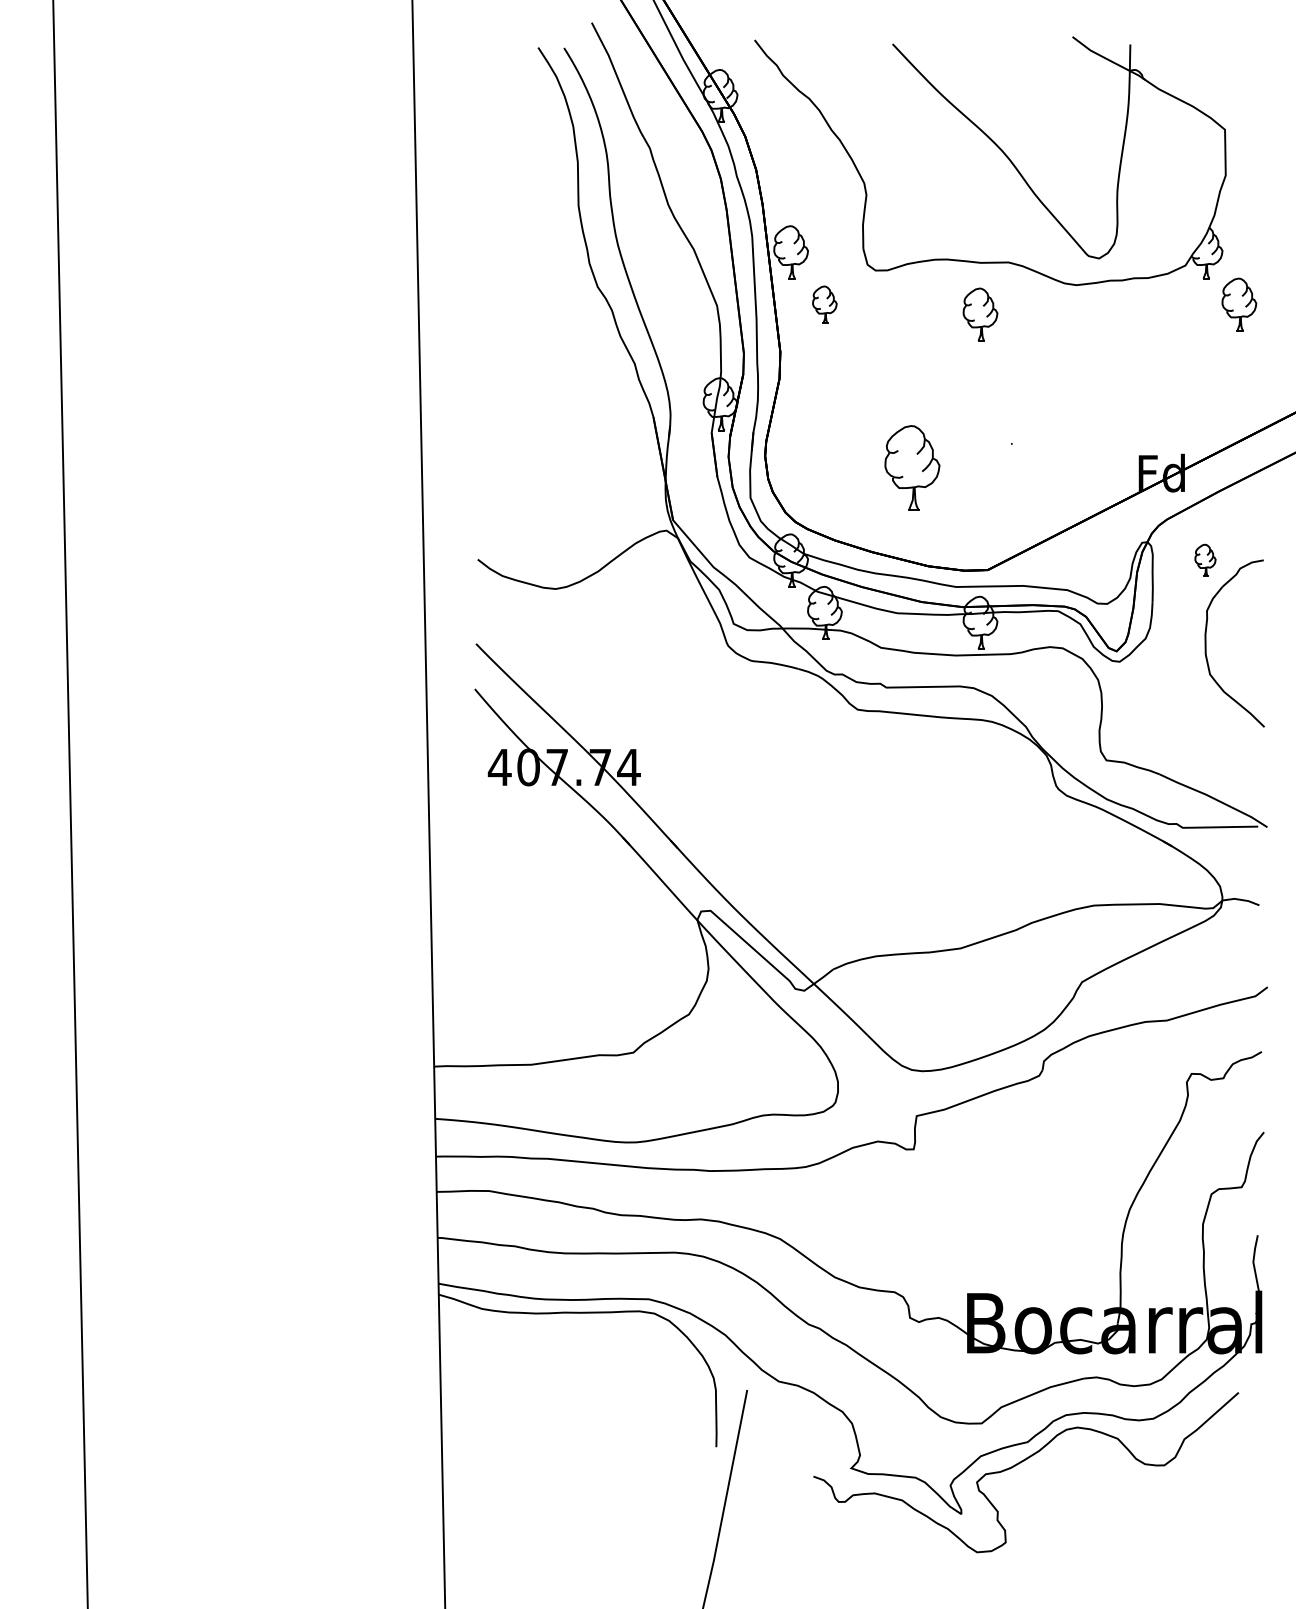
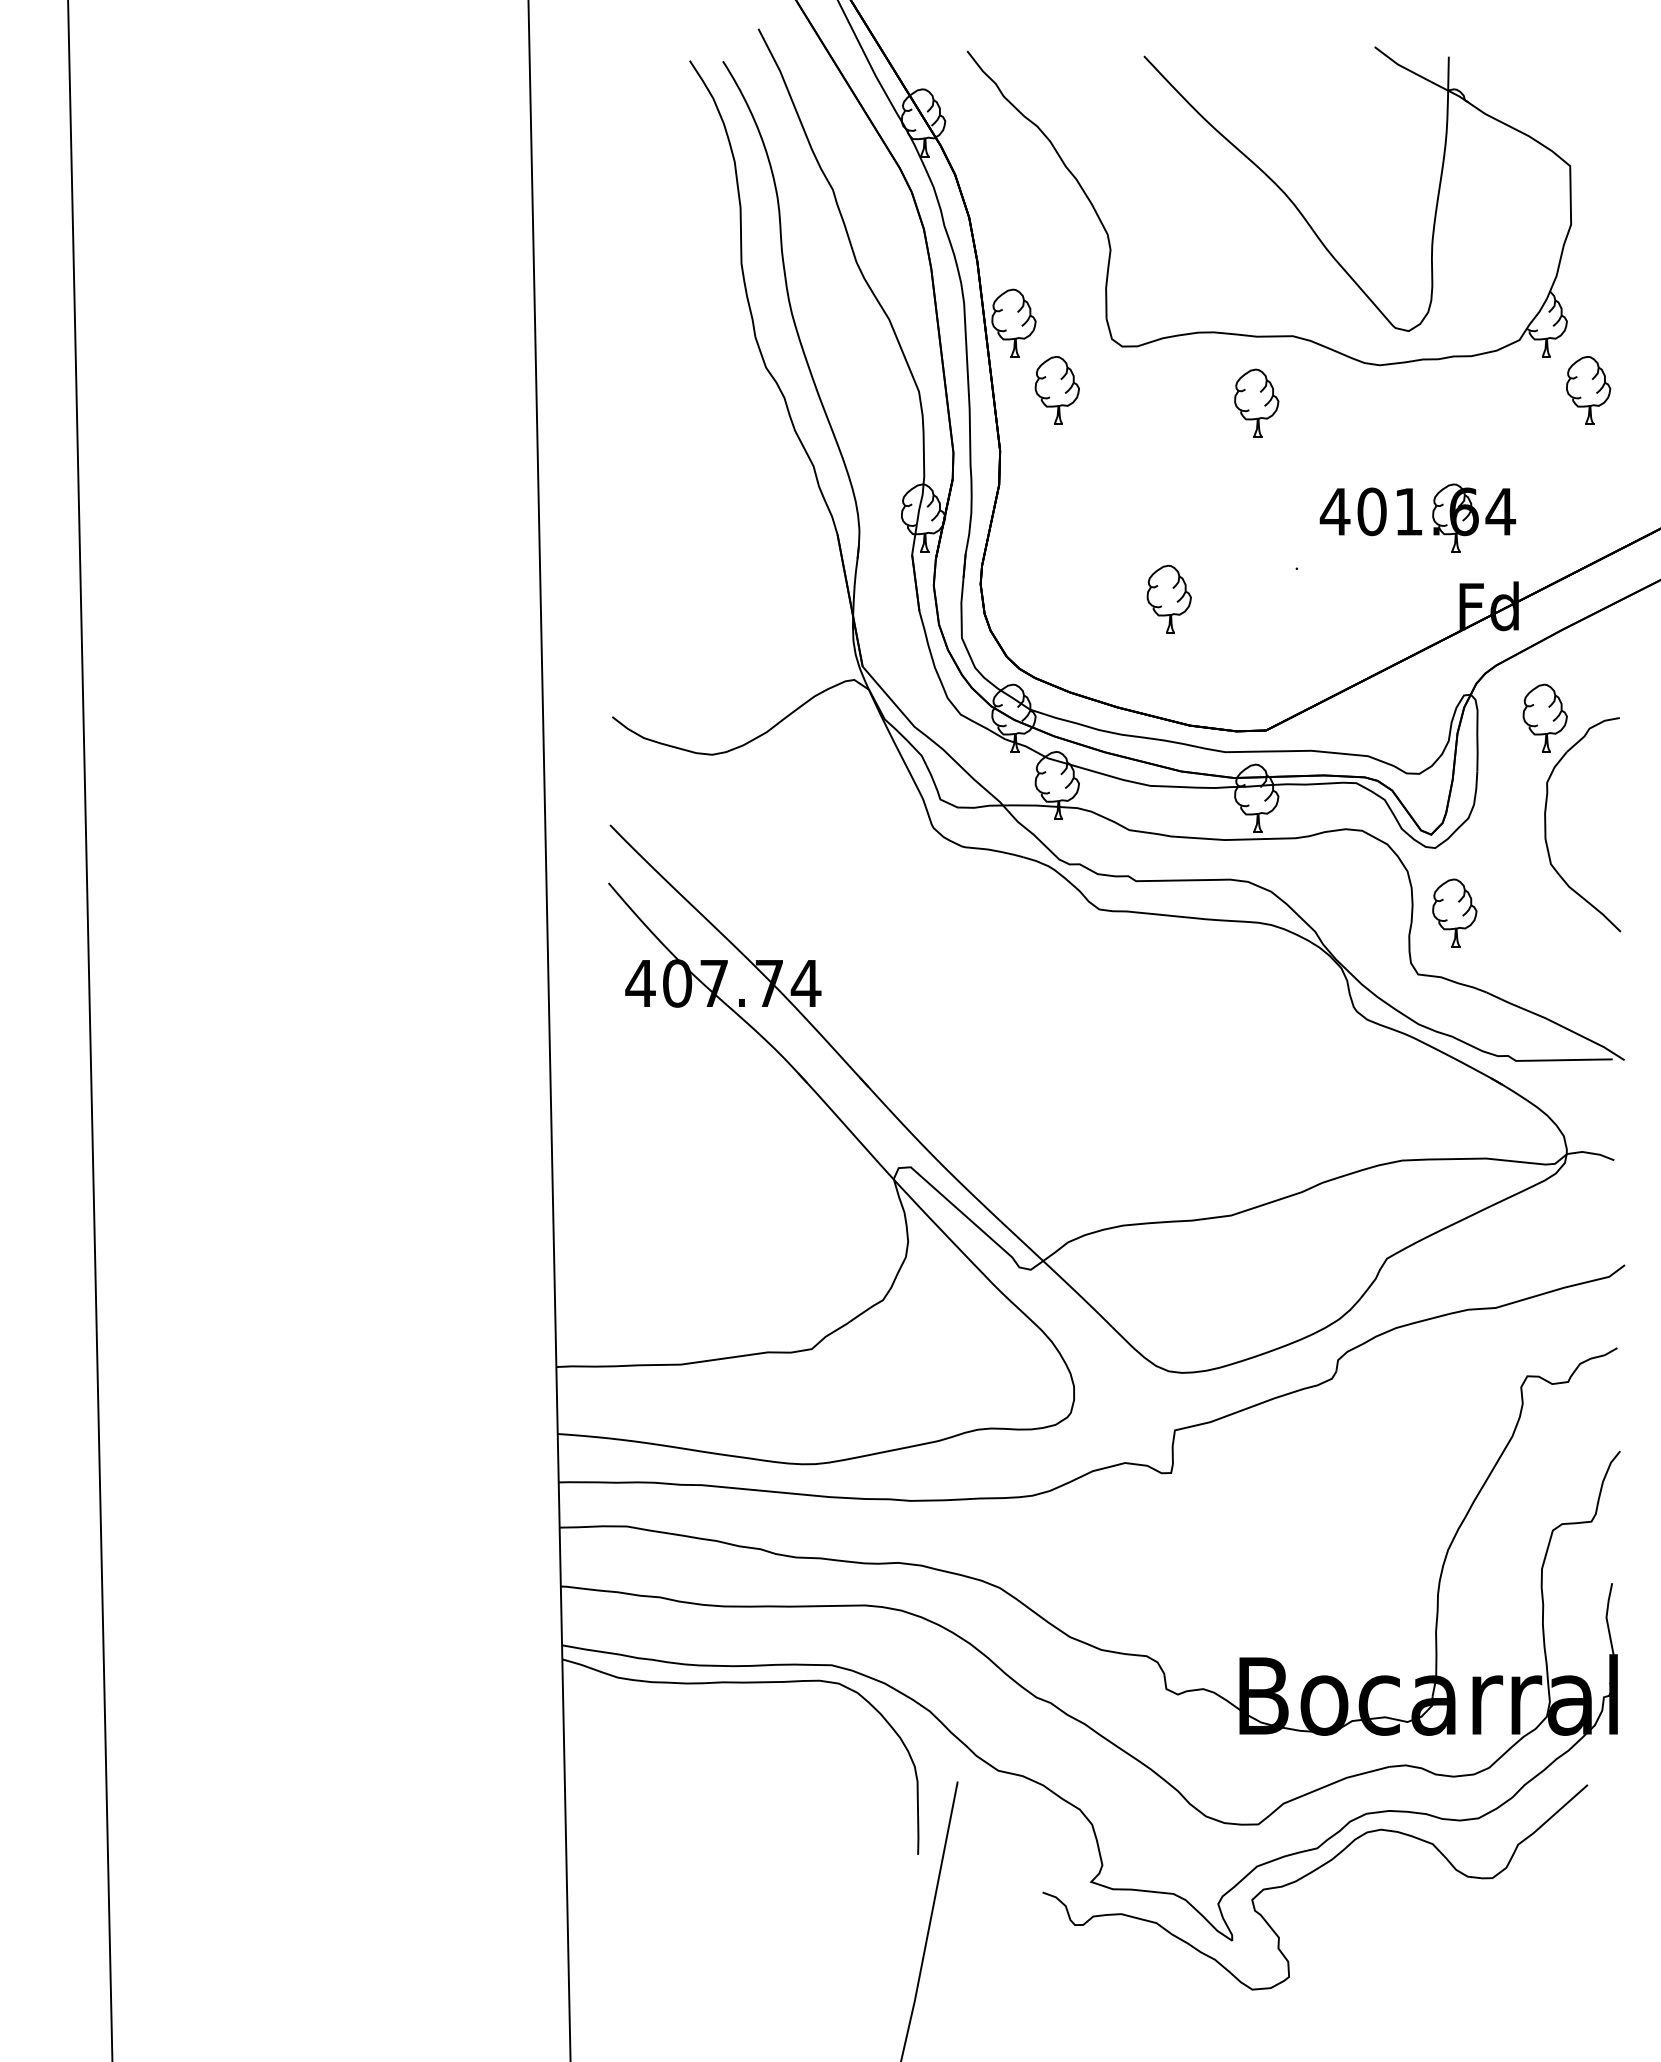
part: (824, 304) -> (1056, 390), size x1.43
part: (1105, 403) -> (1417, 517), added
part: (911, 467) -> (1168, 598), size x0.62
part: (1204, 559) -> (1544, 717), size x1.67
part: (1134, 712) -> (1454, 912), added

